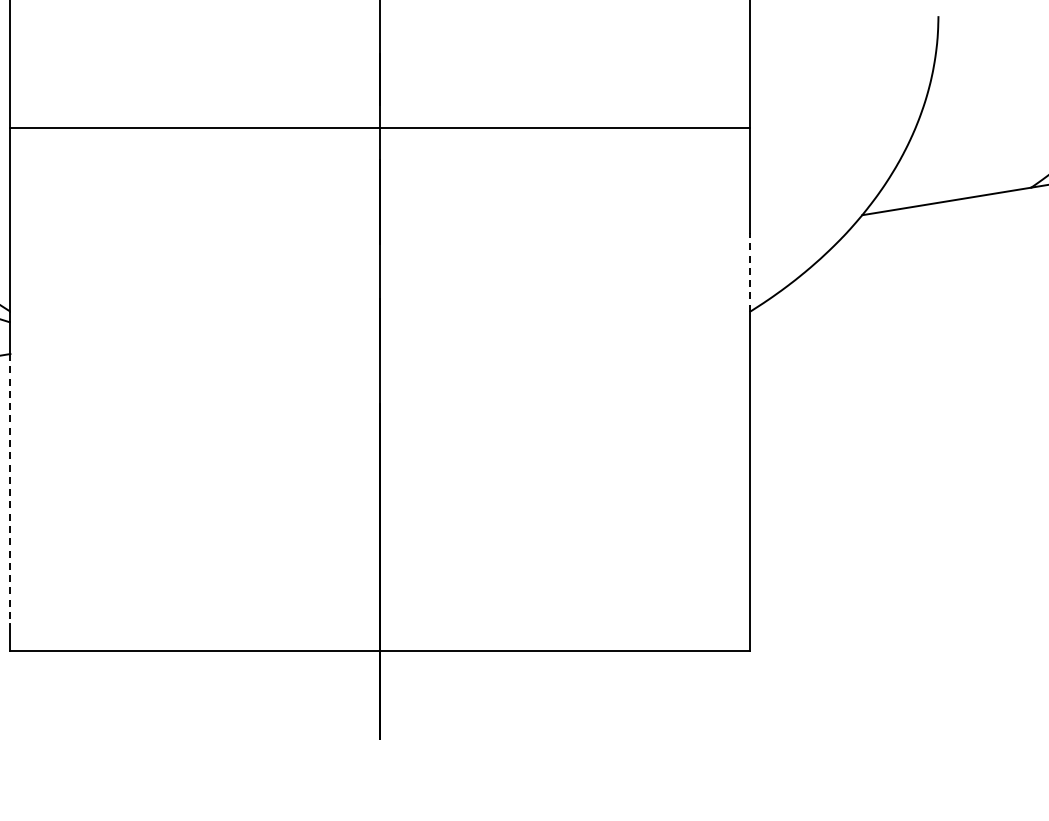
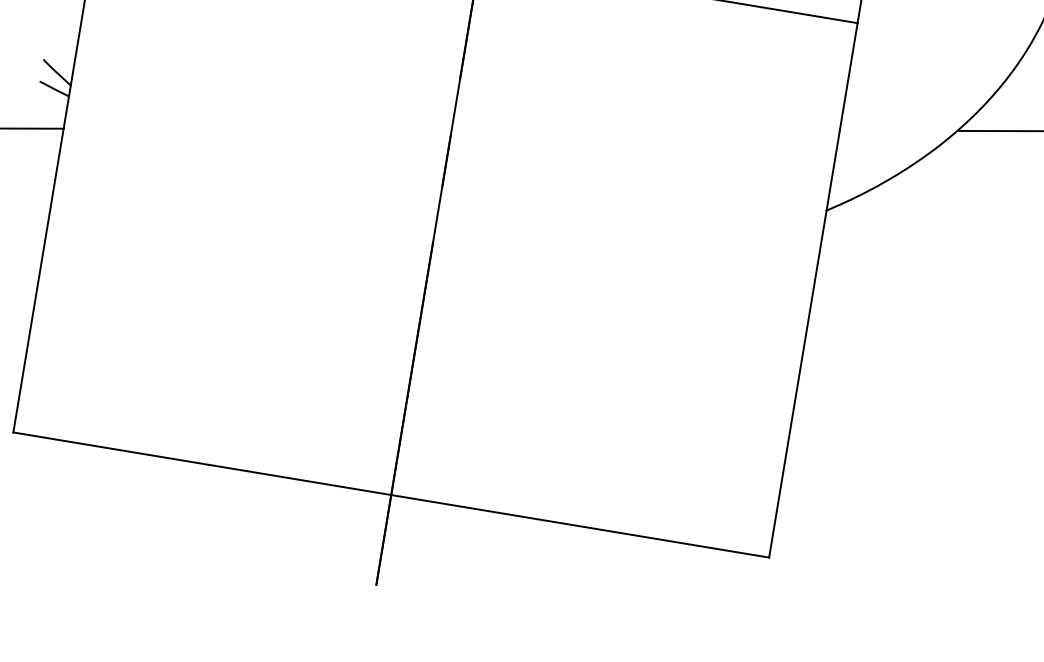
line: (750, 272) -> (833, 170), dashed -> solid
line: (10, 488) -> (40, 266), dashed -> solid

